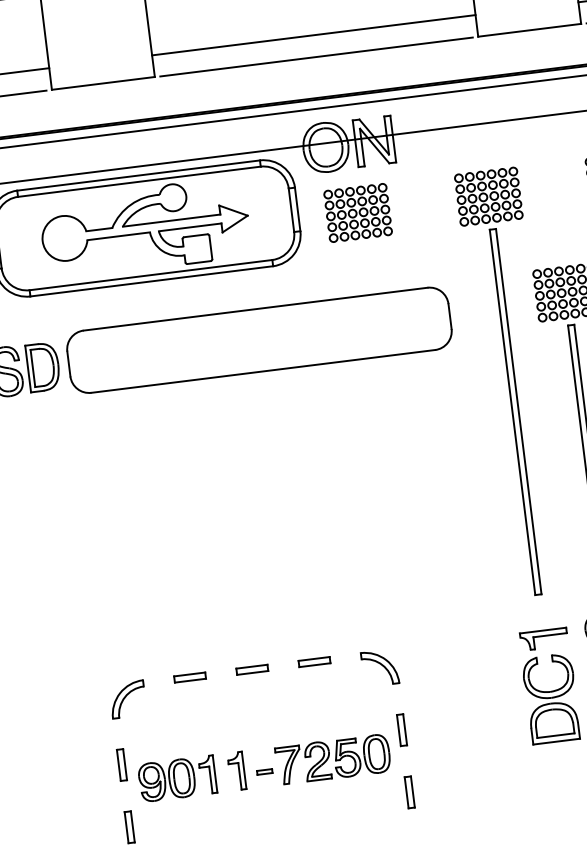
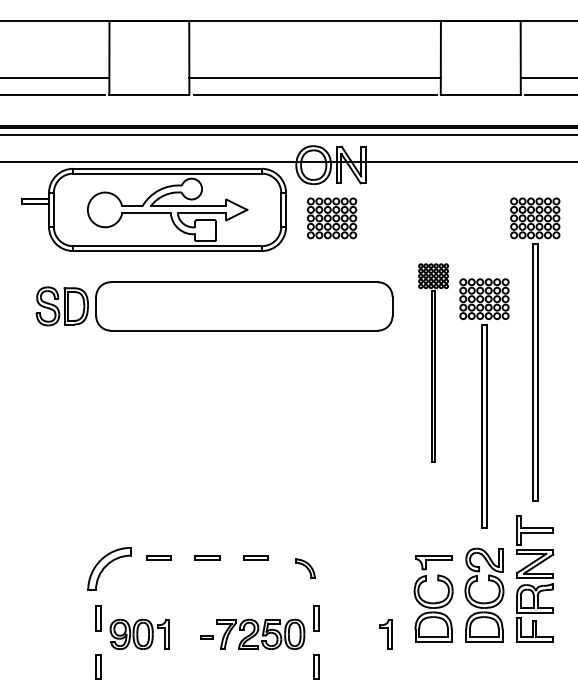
part: (511, 382) -> (433, 362), size x0.6
part: (380, 667) -> (305, 568), size x0.7
part: (127, 698) -> (109, 568), size x1.6
part: (236, 771) -> (385, 634), moved

